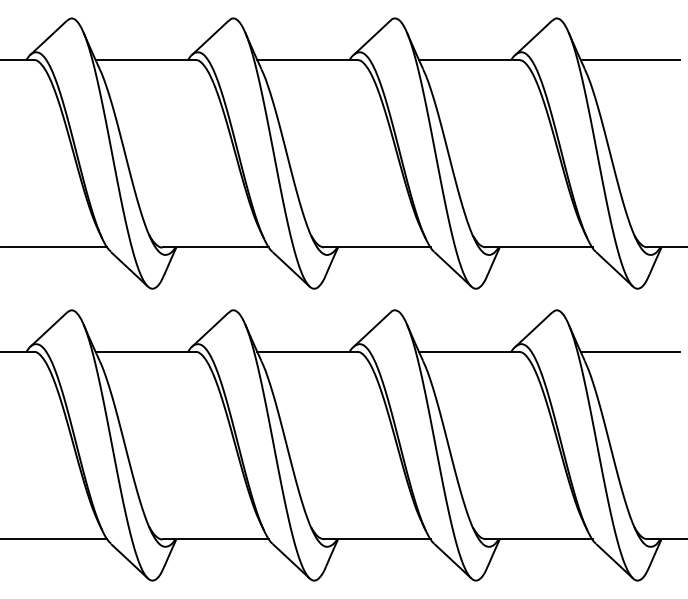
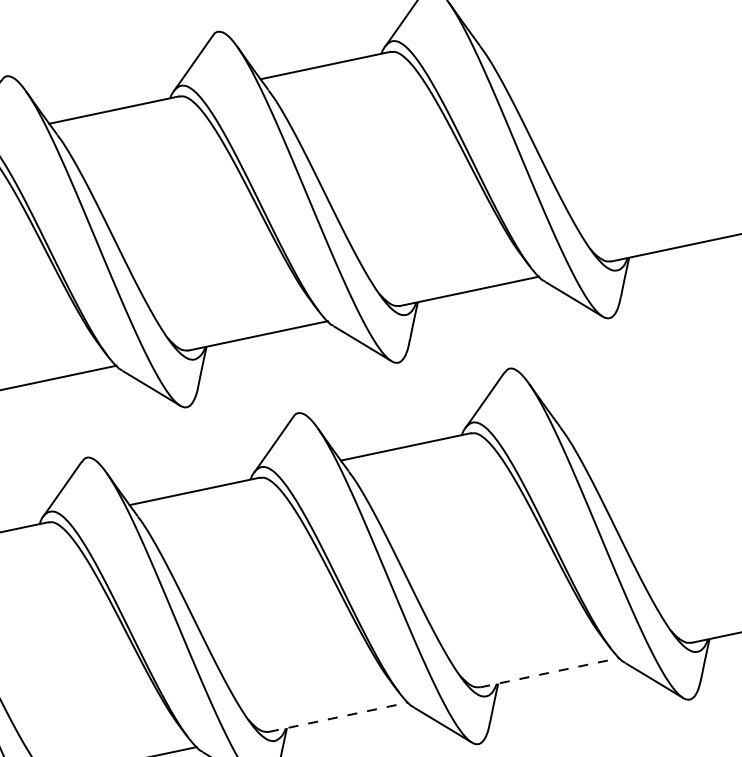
line: (630, 59) -> (536, 20), removed
line: (630, 351) -> (617, 402), removed
line: (378, 539) -> (339, 717), solid -> dashed
line: (539, 539) -> (550, 672), solid -> dashed

